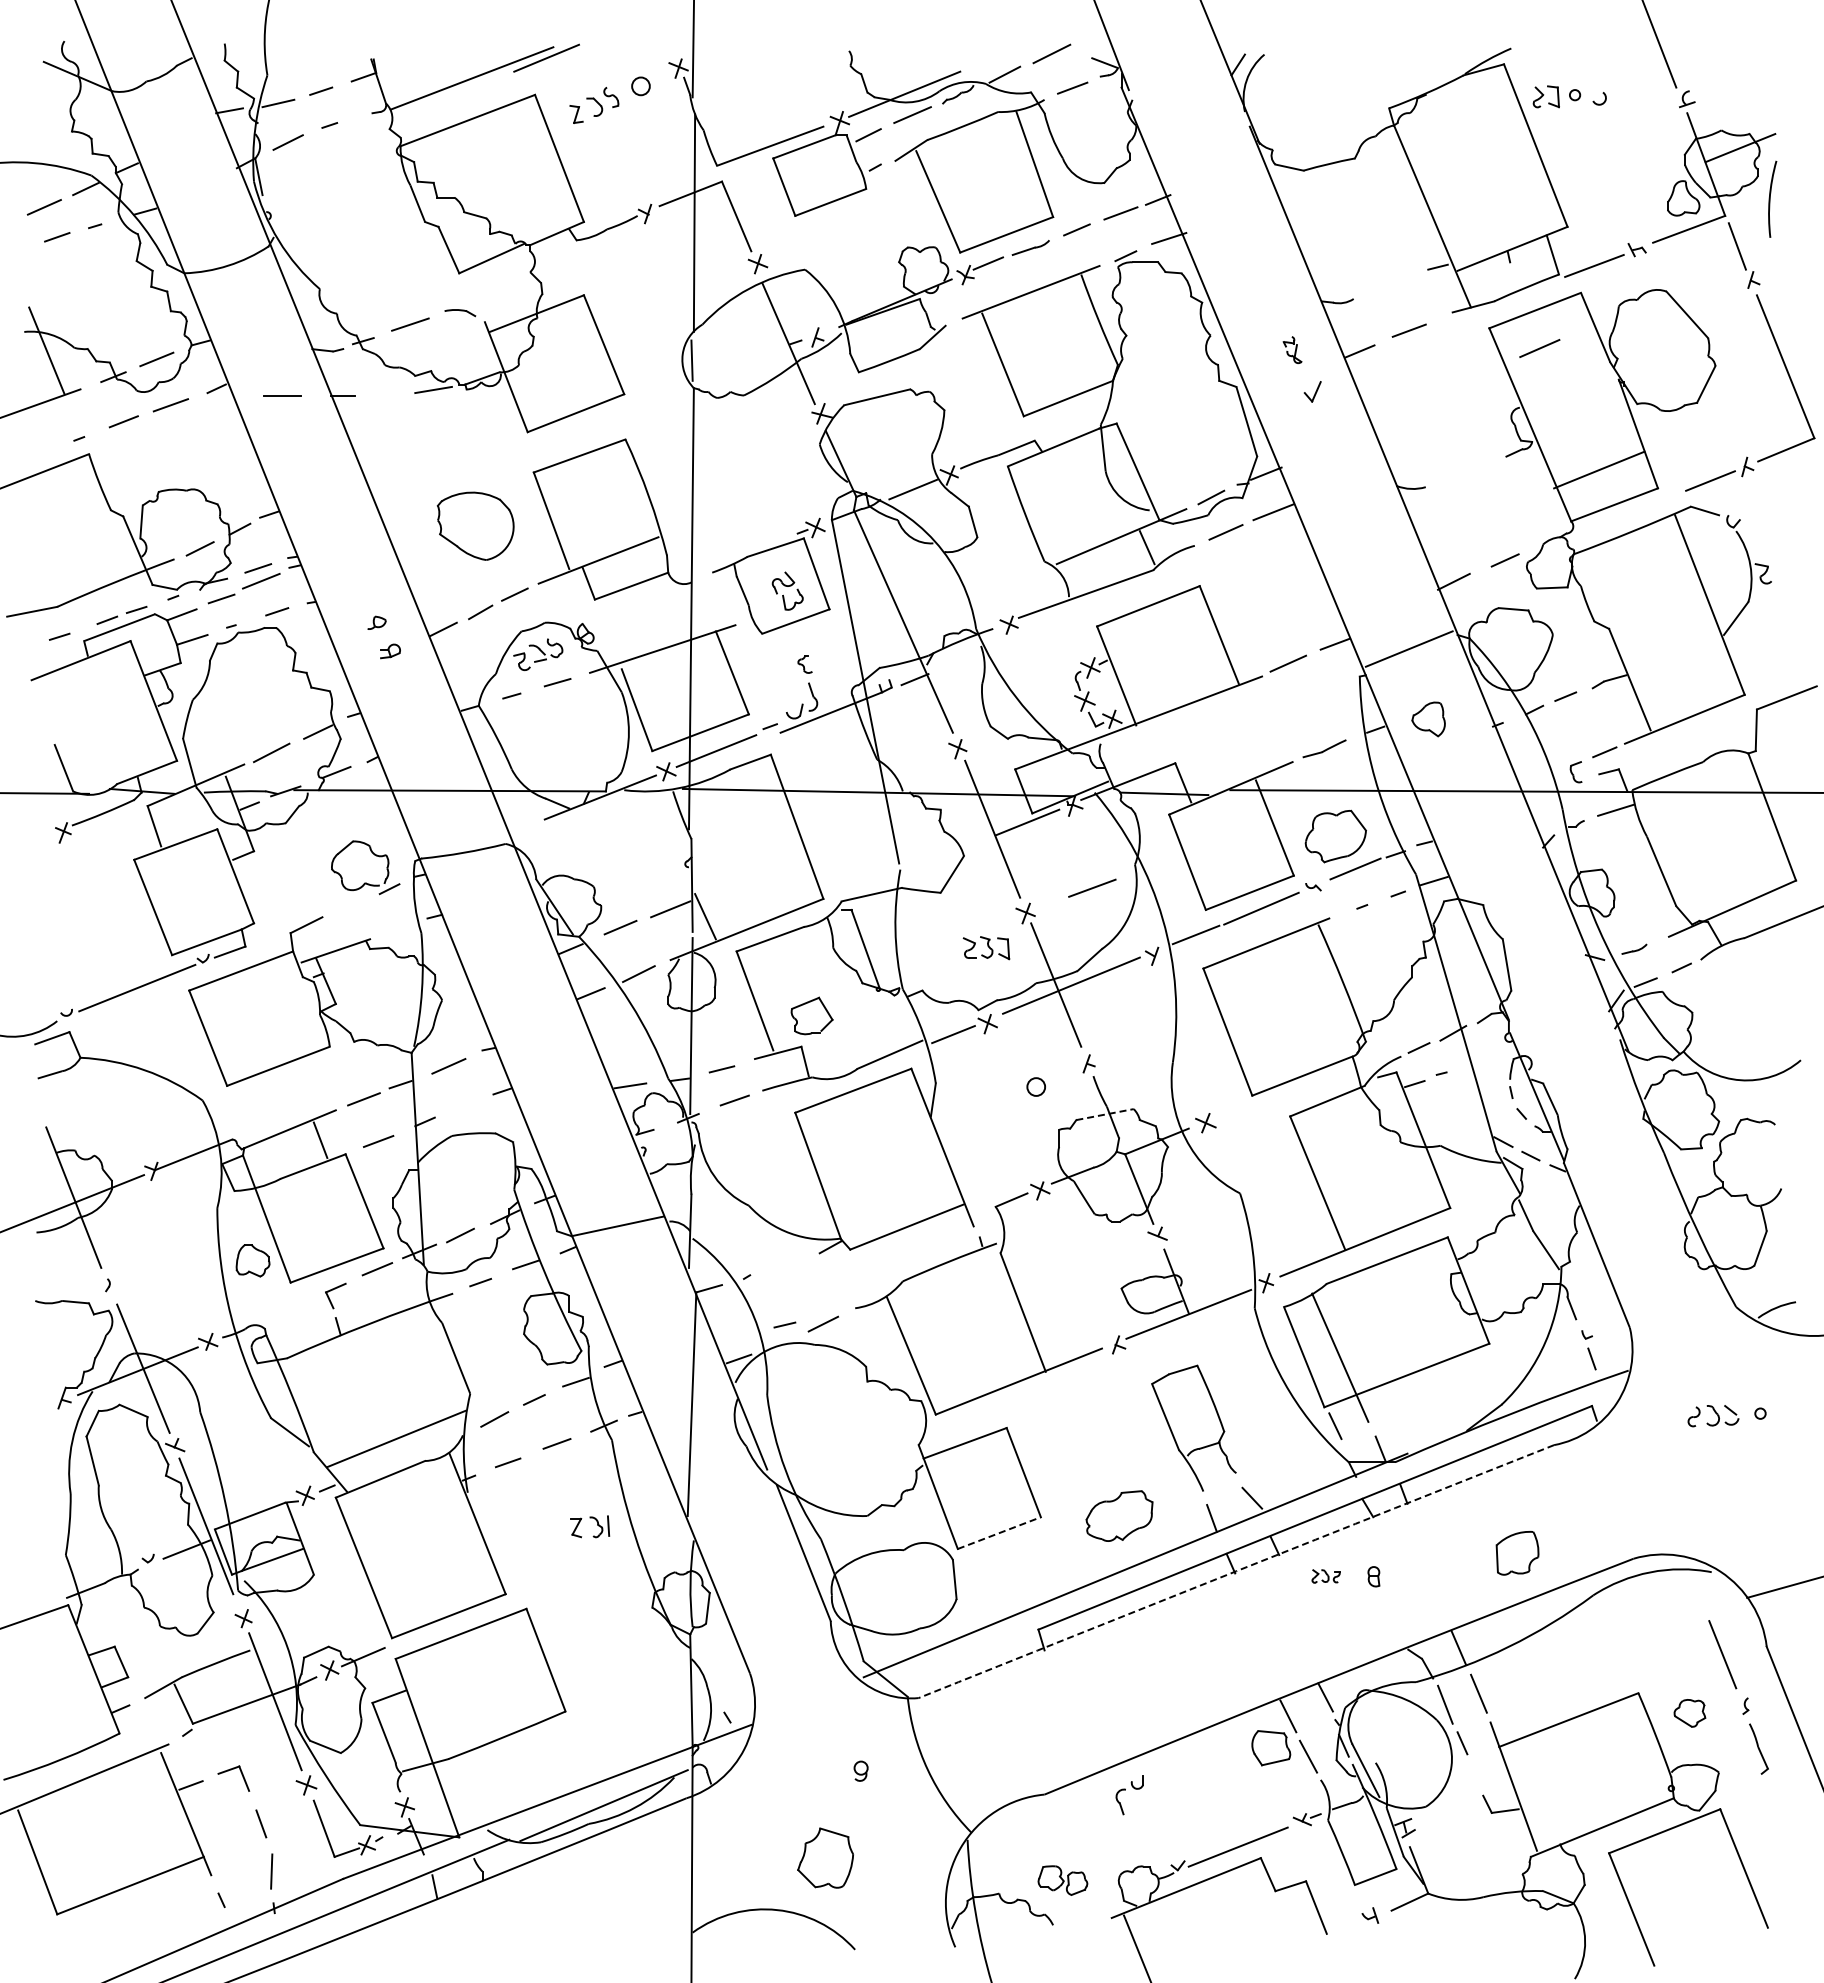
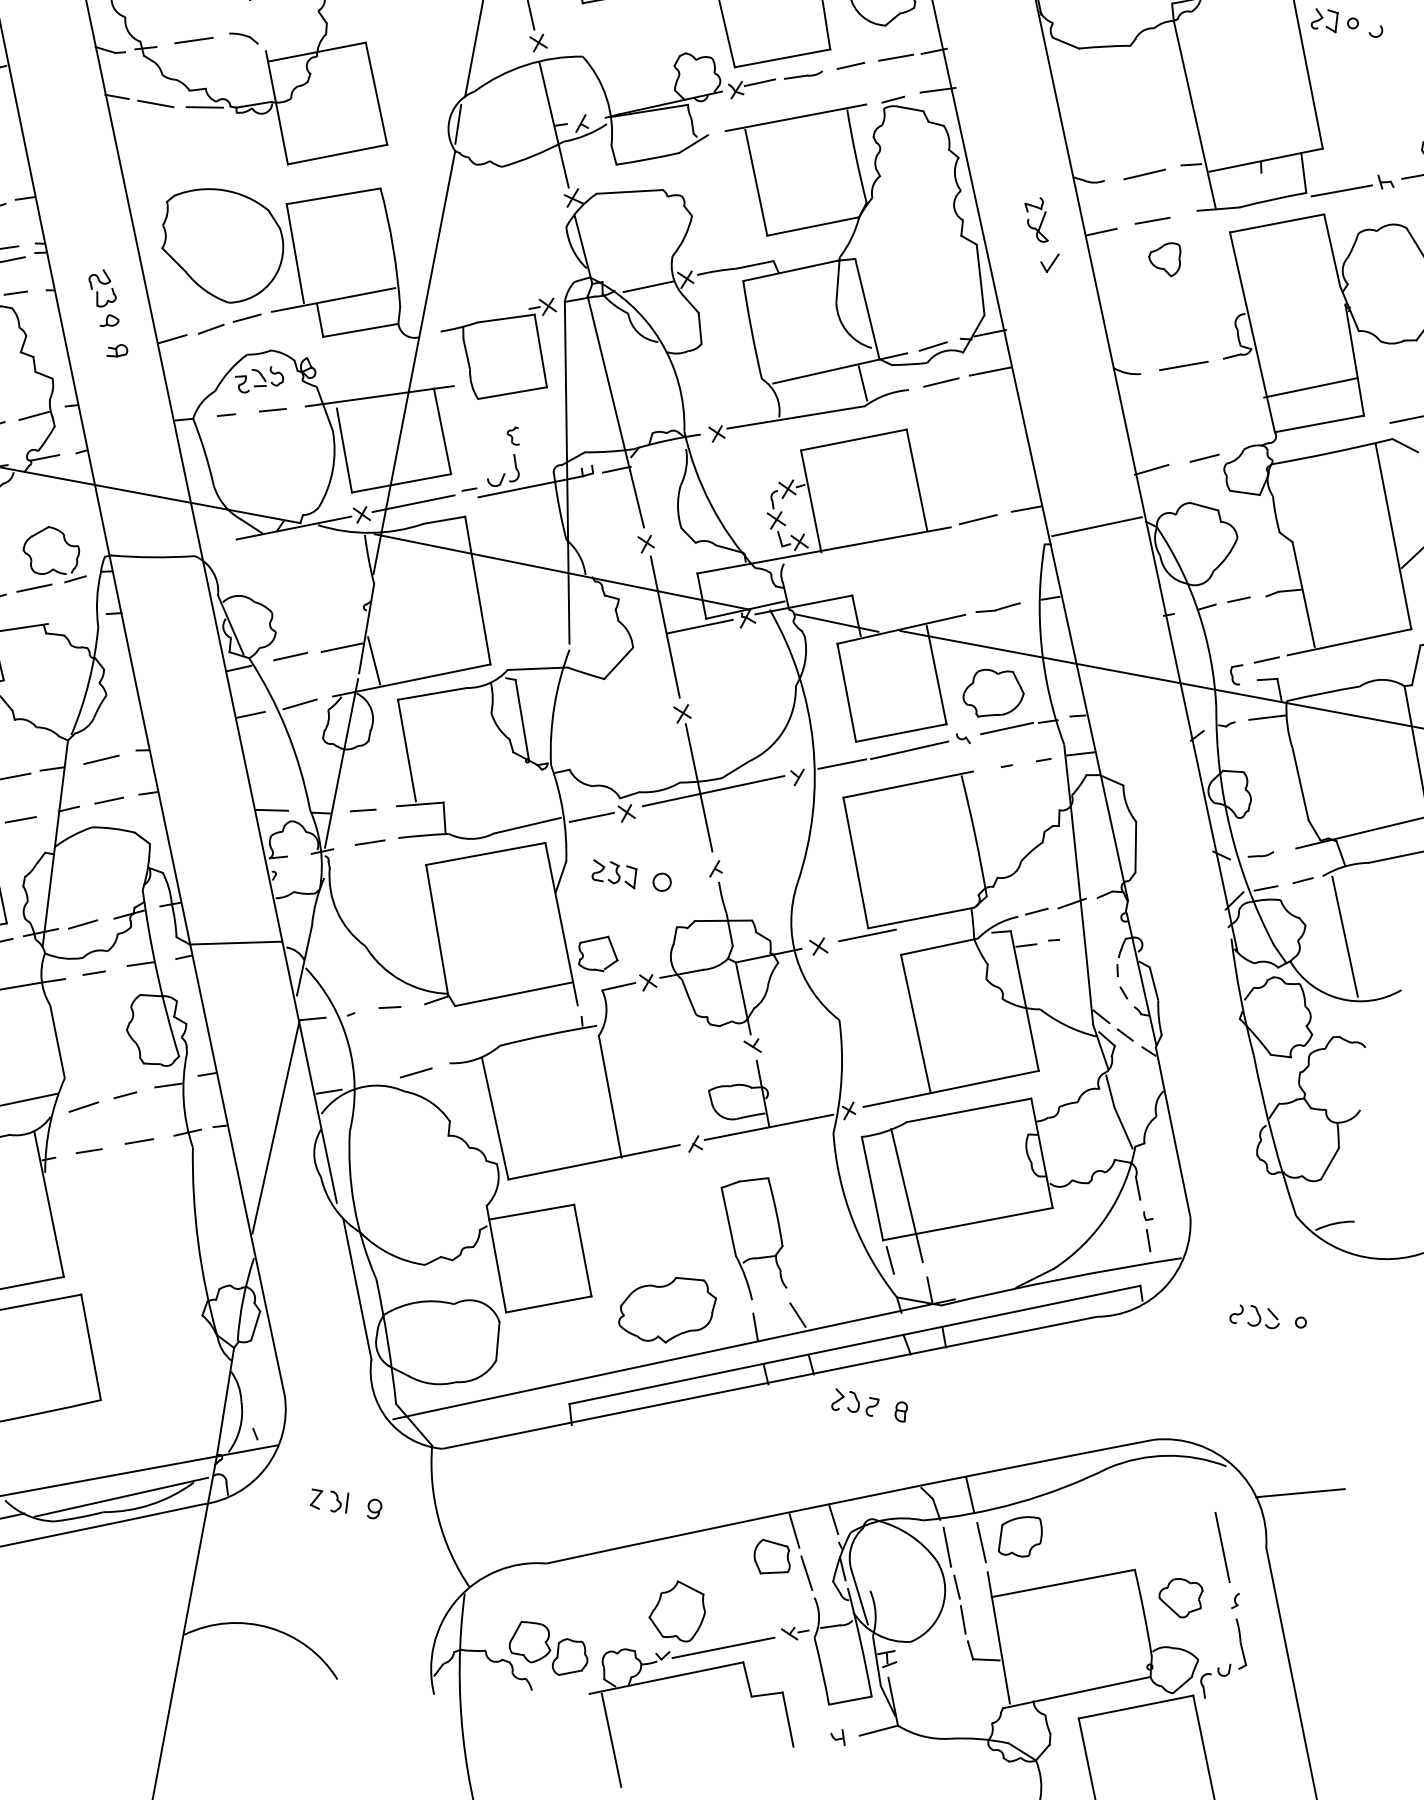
line: (1539, 348) -> (1144, 174), moved
part: (1292, 349) -> (1037, 218), size x1.67
line: (282, 395) -> (155, 103), moved
part: (475, 526) -> (221, 245), size x1.67
part: (787, 590) -> (102, 287), moved
part: (1428, 719) -> (1164, 258), moved
line: (1092, 887) -> (1184, 365), moved
line: (349, 905) -> (34, 587), added
part: (986, 948) -> (614, 874), moved
part: (811, 1015) -> (598, 952), moved
line: (1734, 1016) -> (1345, 936), added
line: (1252, 1102) -> (867, 934), added
line: (463, 1105) -> (108, 800), added
line: (1105, 1114) -> (723, 920), dashed -> solid
line: (784, 1324) -> (389, 1006), moved
part: (1119, 1515) -> (667, 1308), size x1.43
part: (597, 1525) -> (336, 1500), moved
line: (999, 1532) -> (549, 1303), dashed -> solid
part: (1517, 1552) -> (1021, 1535), moved
arc: (1236, 1571) -> (769, 1382), dashed -> solid
part: (1325, 1576) -> (854, 1403), size x1.67
part: (1689, 1713) -> (1180, 1598), size x1.43
line: (1474, 1774) -> (963, 1619), added
part: (1125, 1790) -> (1211, 1675), moved
part: (825, 1857) -> (678, 1610), moved
part: (1062, 1880) -> (548, 1649), size x1.67

